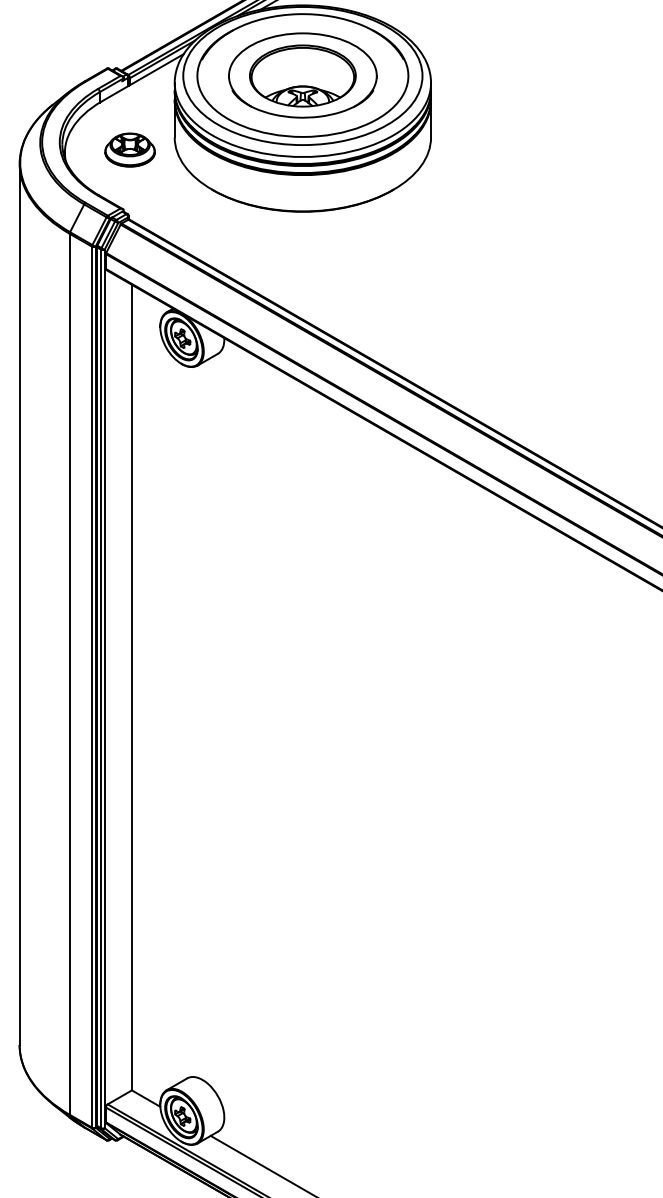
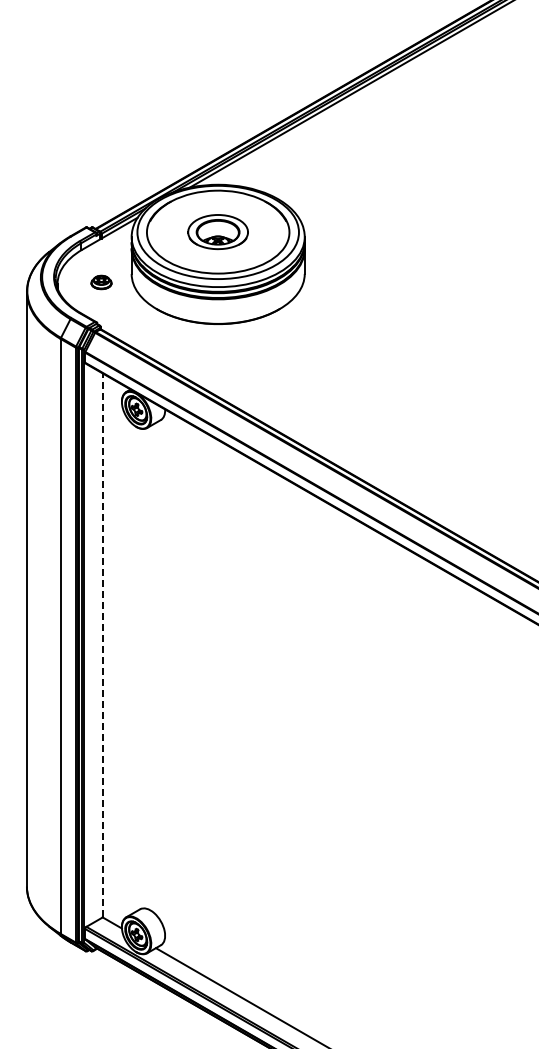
part: (301, 74) -> (217, 231), size x0.6
part: (130, 150) -> (101, 282), size x0.6
line: (131, 687) -> (102, 645), solid -> dashed

